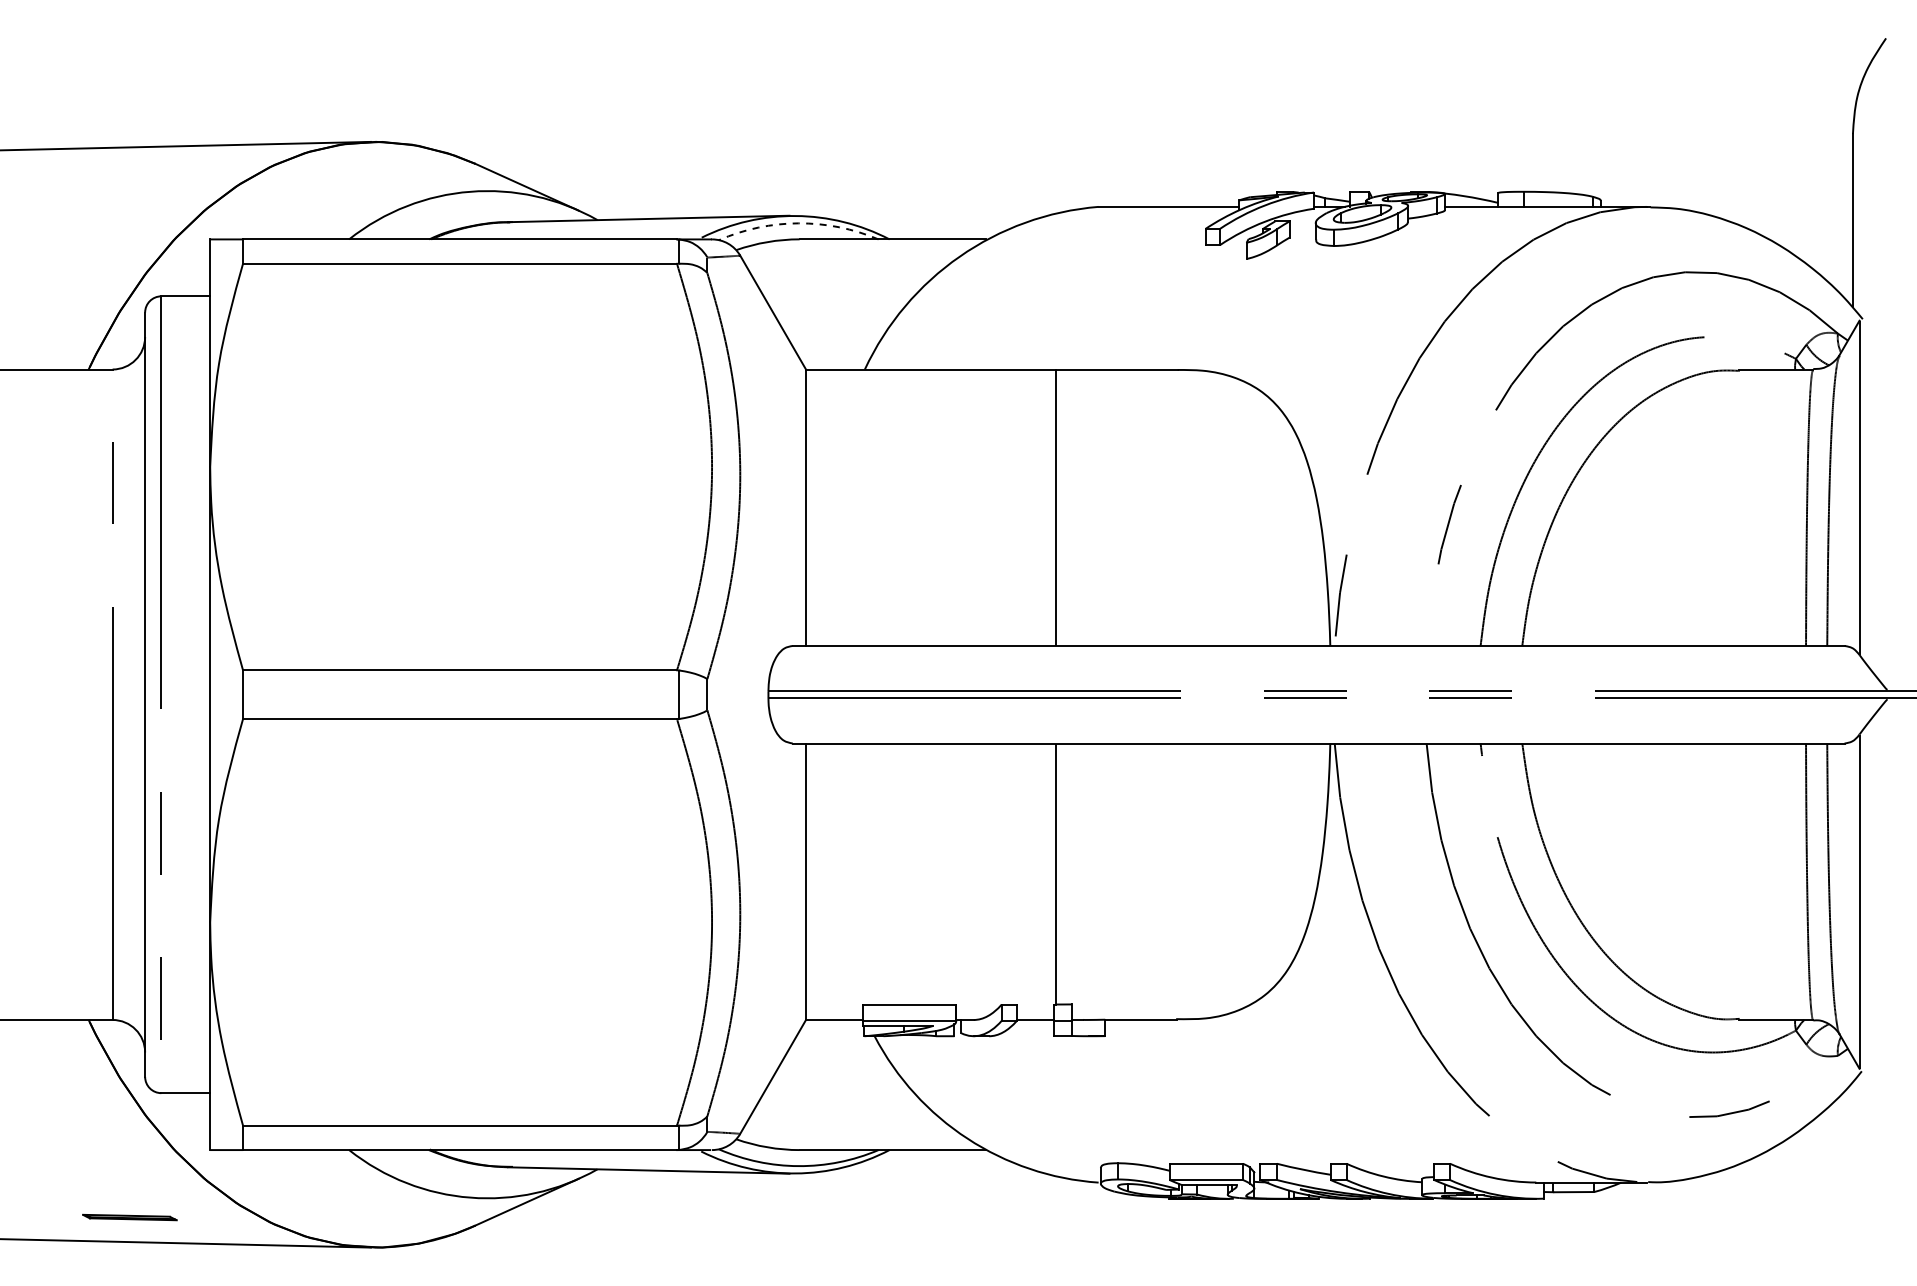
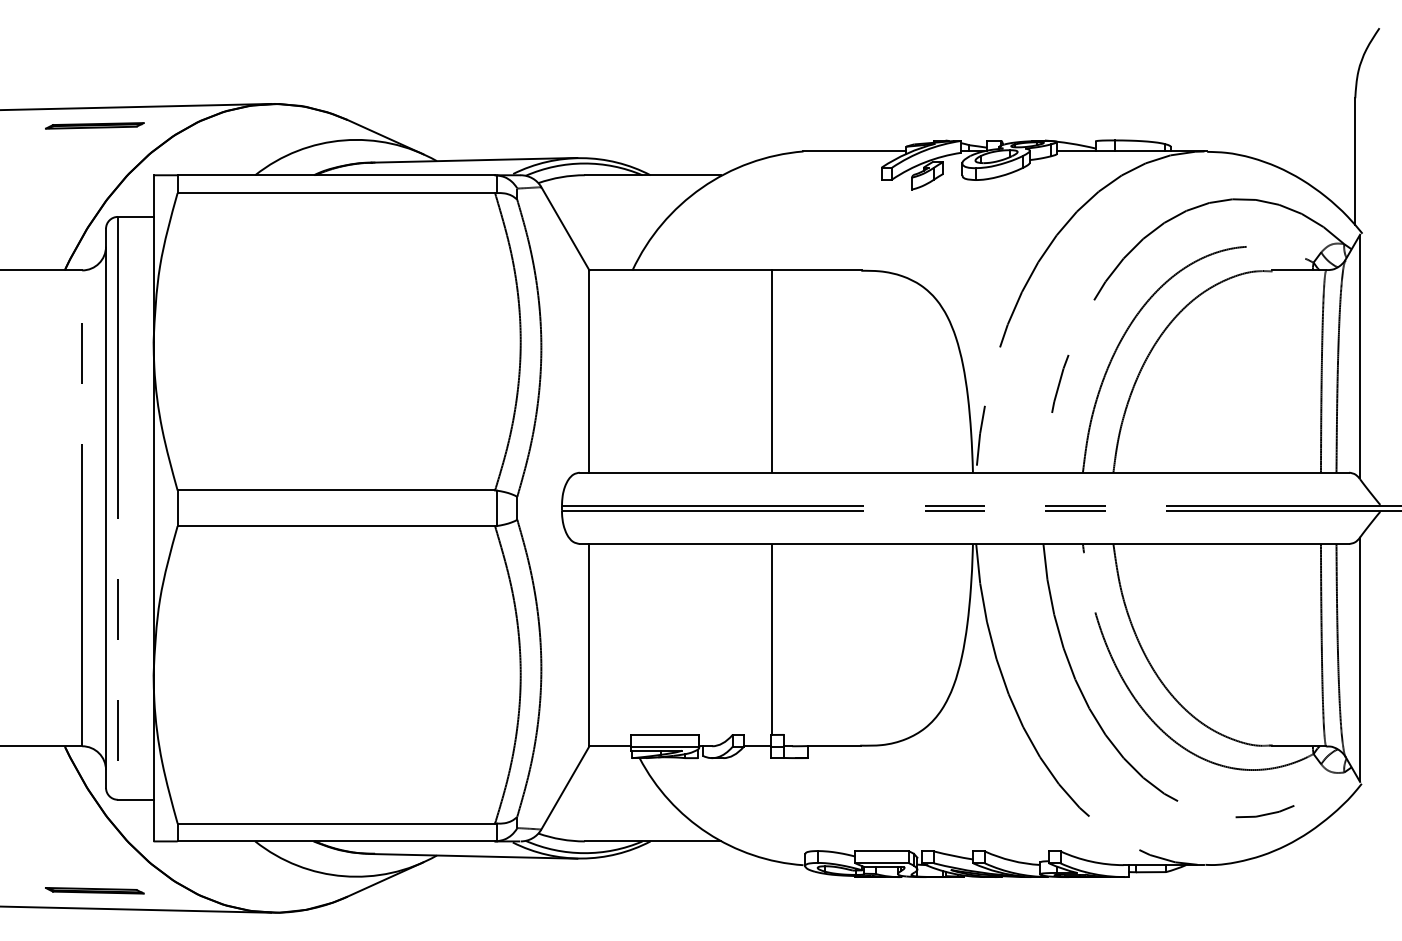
part: (129, 171) -> (94, 125), added
arc: (798, 223) -> (583, 163), dashed -> solid
part: (129, 1217) -> (94, 890), size x1.43

